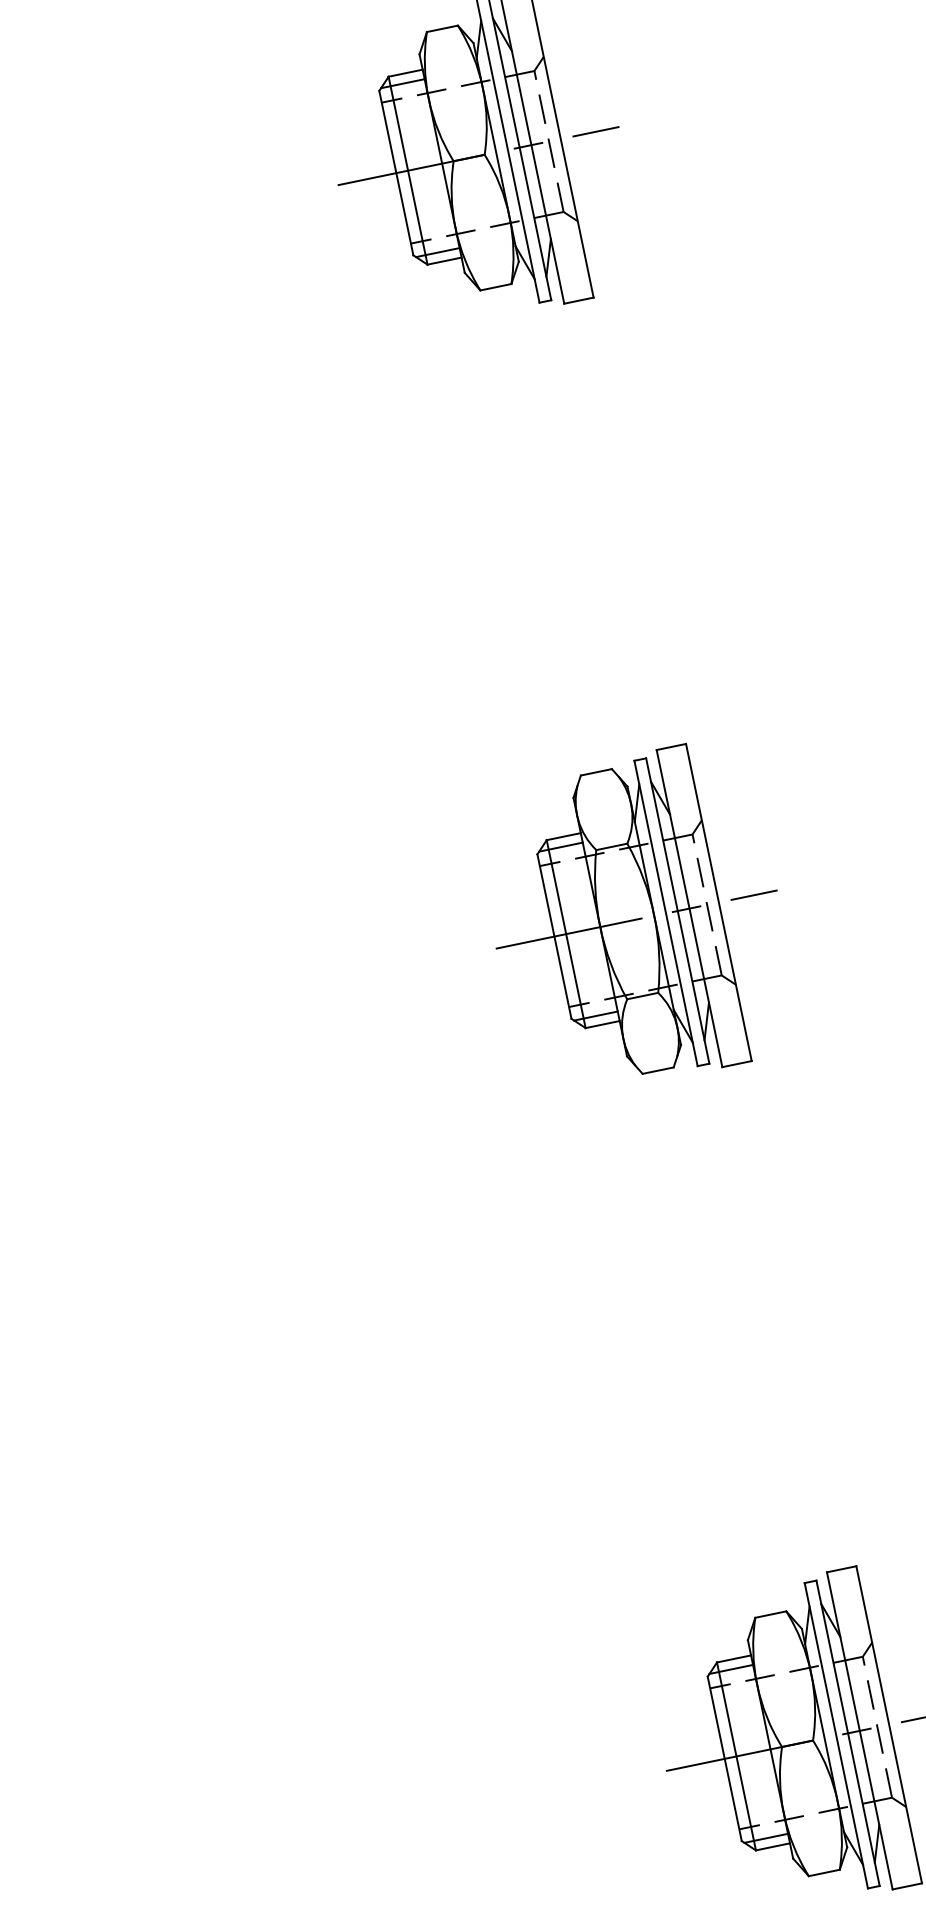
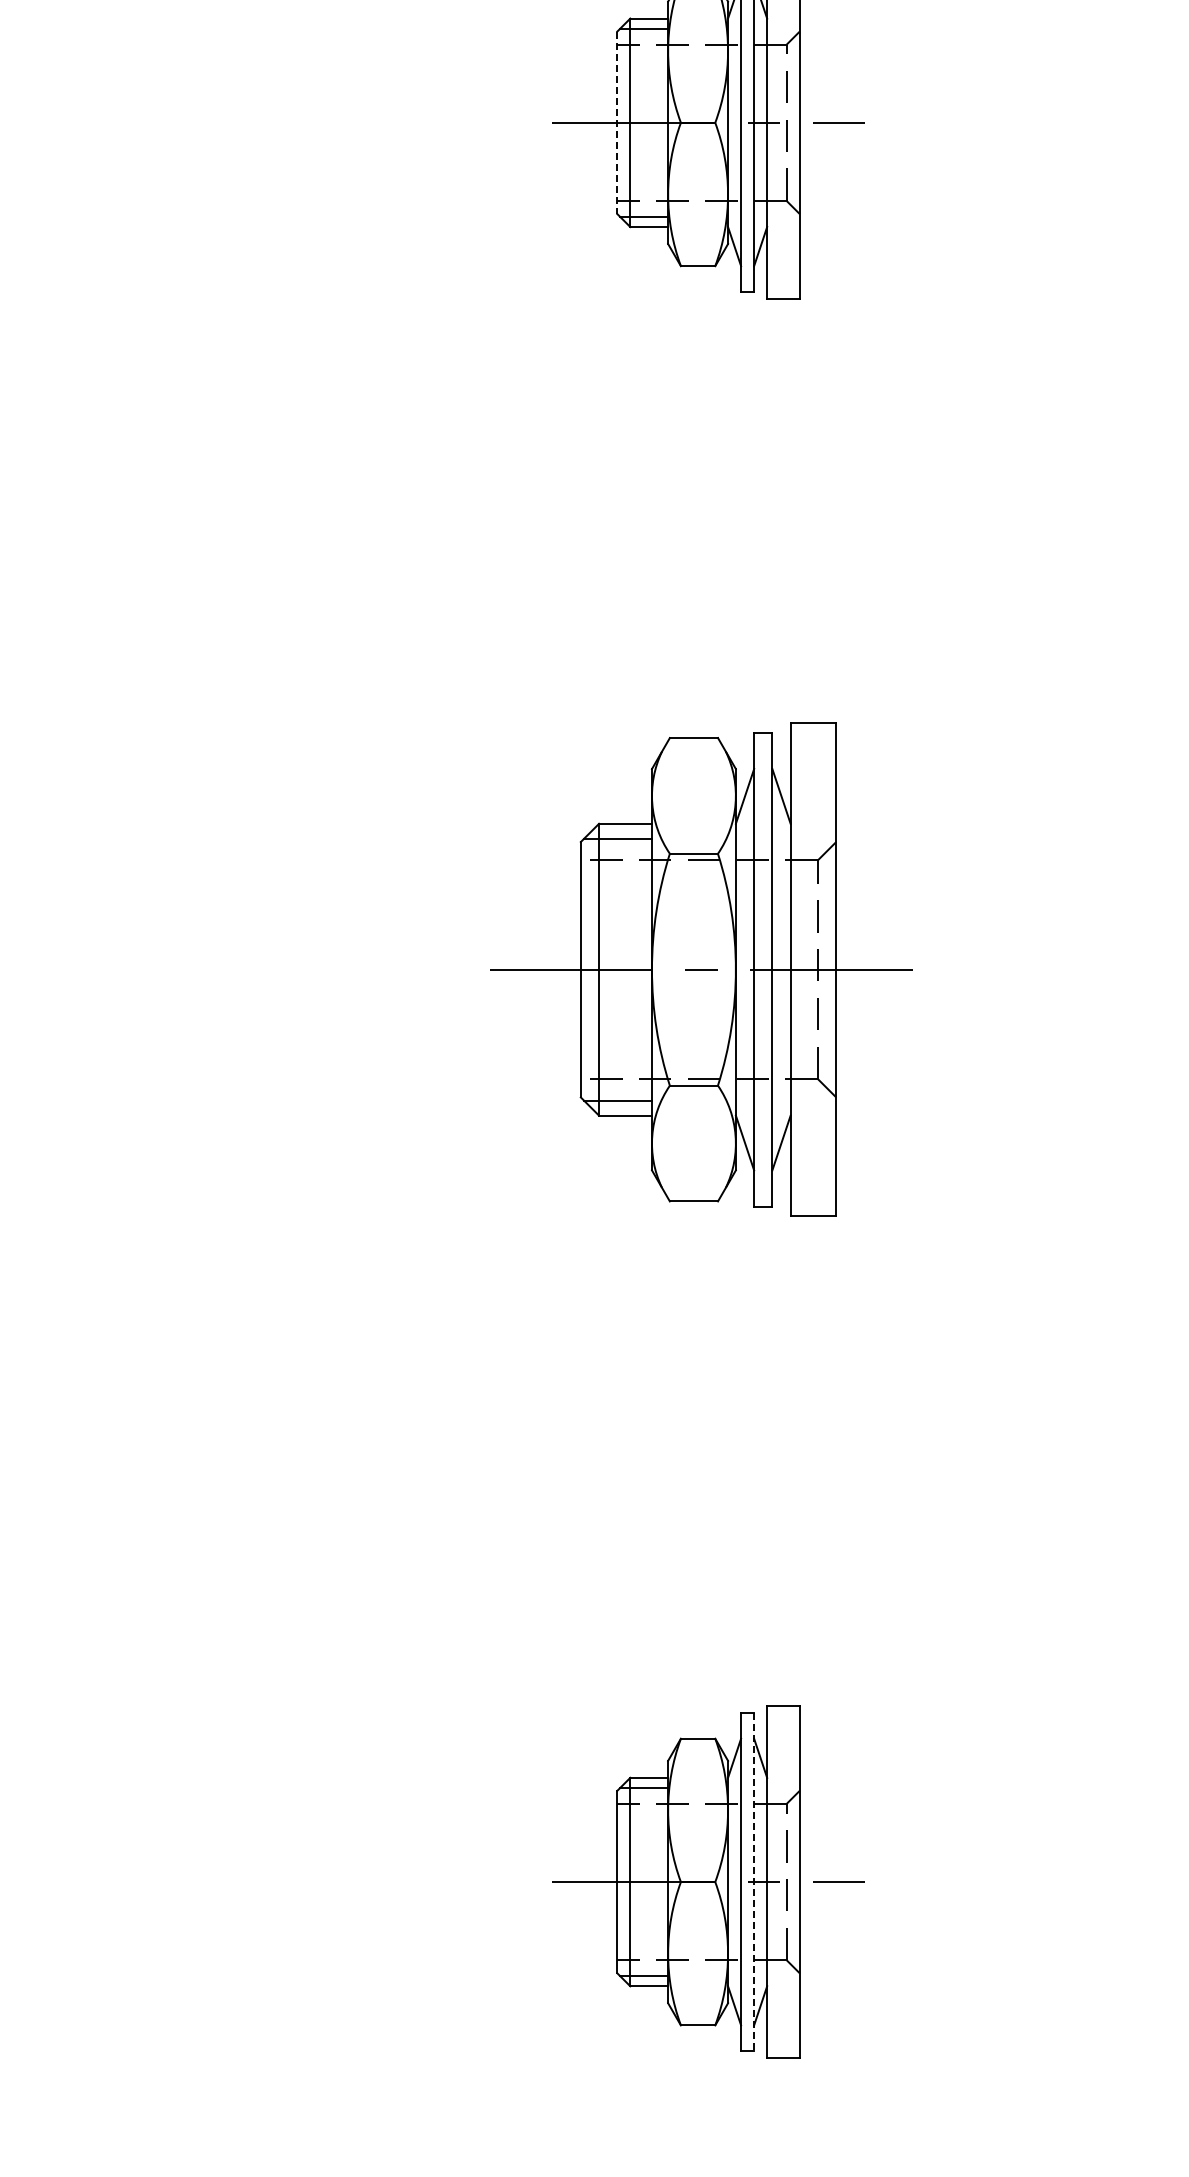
line: (396, 173) -> (617, 123), solid -> dashed
part: (636, 919) -> (708, 969), size x1.4
line: (848, 1733) -> (754, 1882), solid -> dashed

